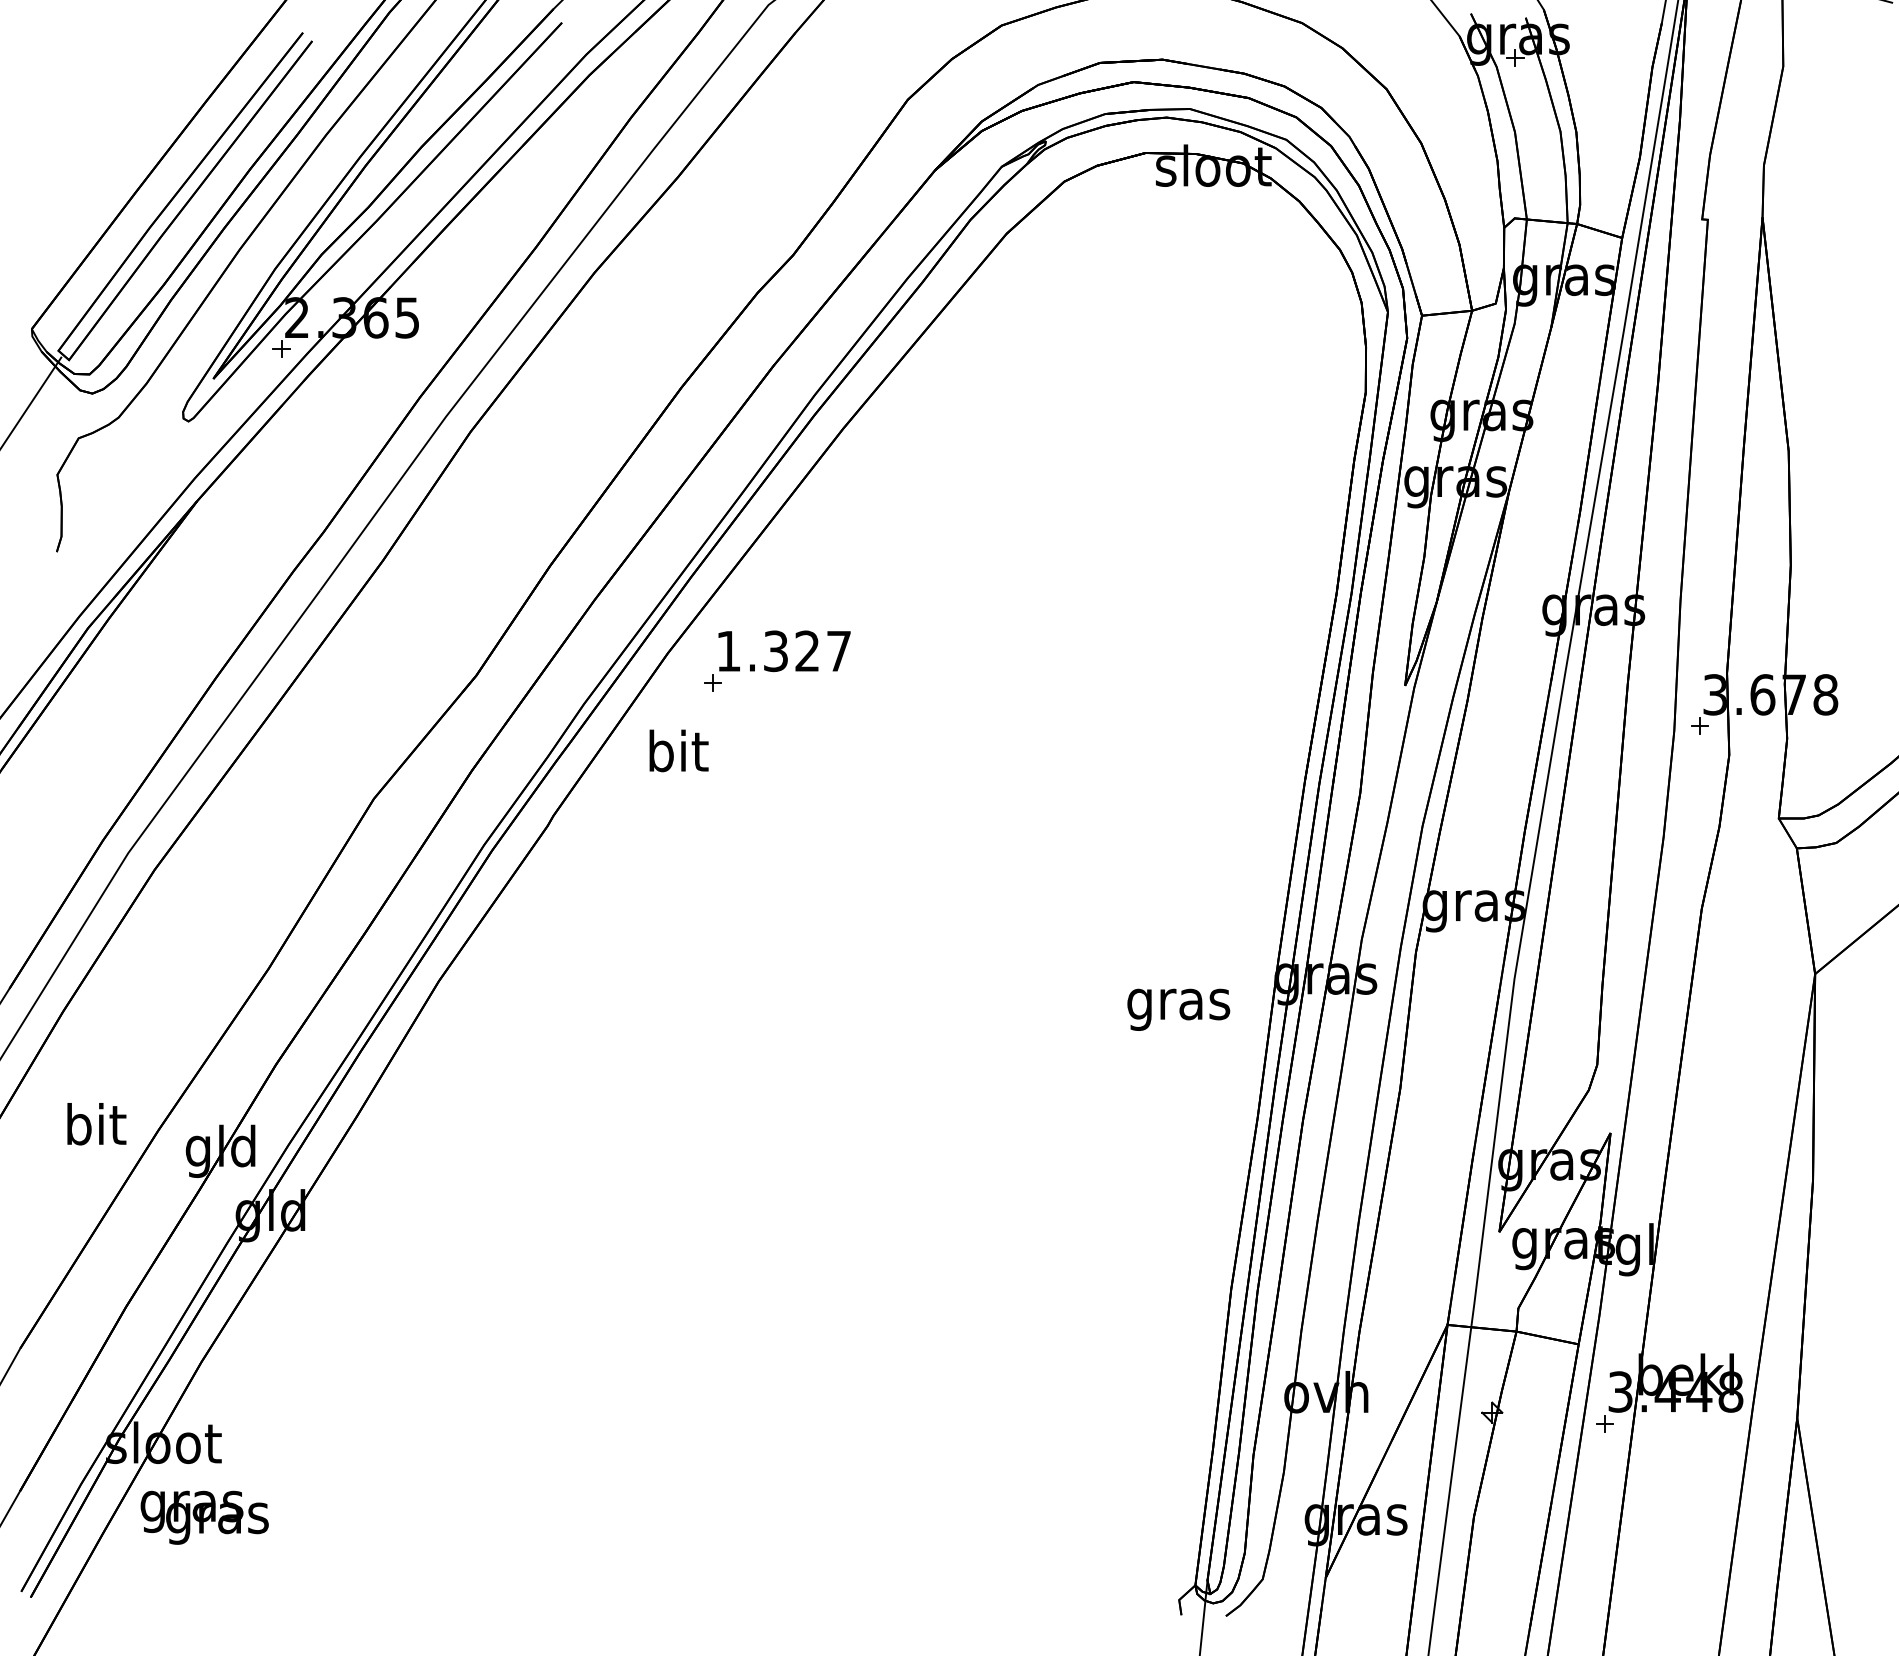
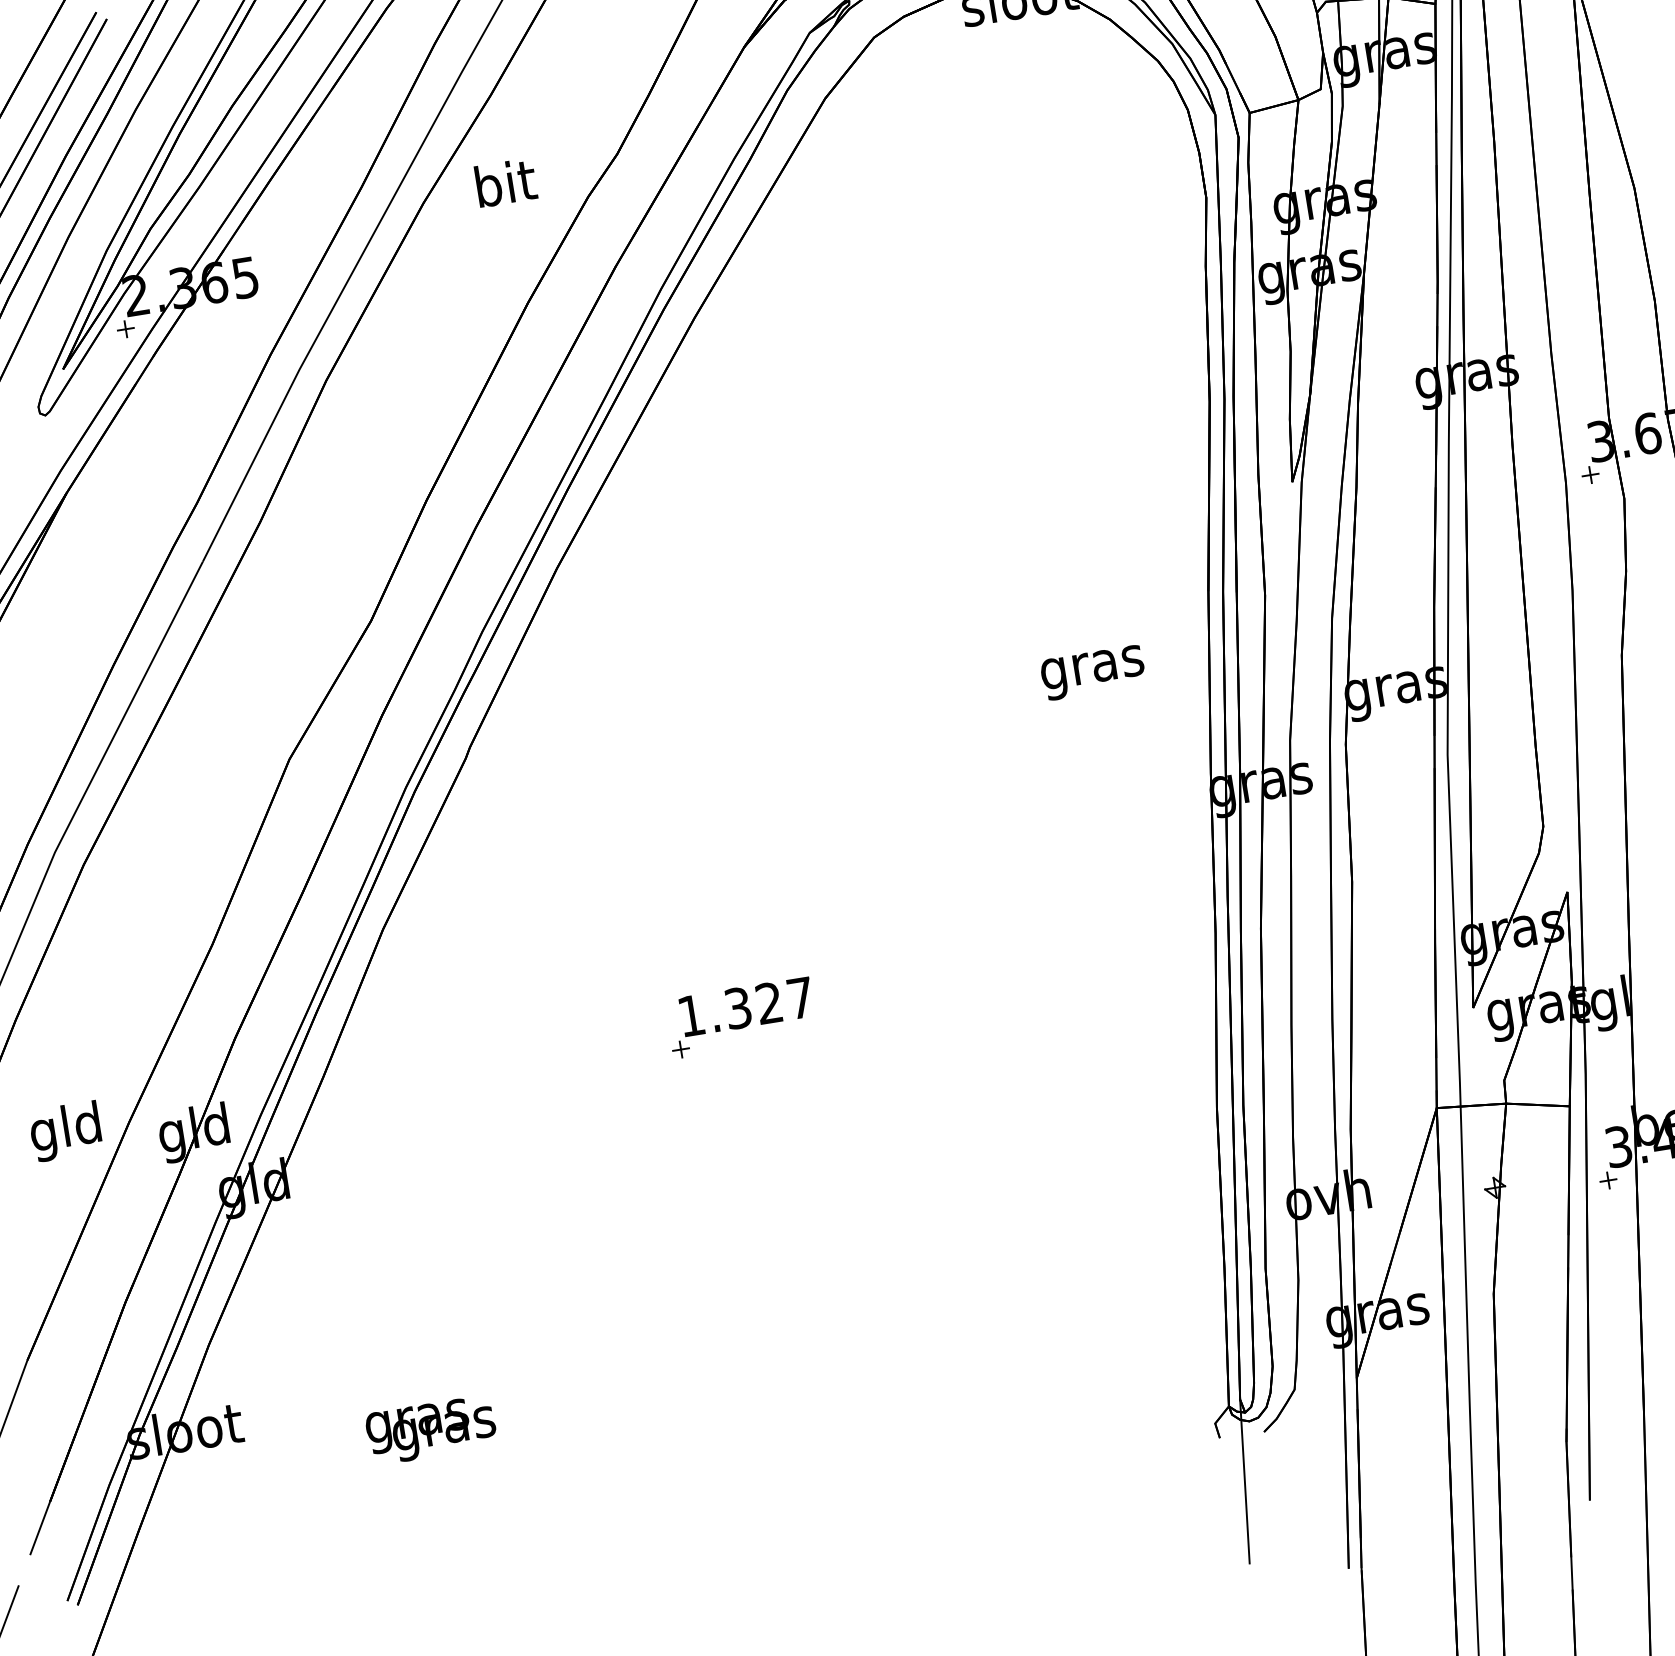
part: (777, 660) -> (741, 1017), moved
text: (678, 750) -> (505, 182), moved
text: (1178, 1009) -> (1092, 672), moved
text: (94, 1129) -> (65, 1131), bit -> gld
text: (204, 1517) -> (431, 1430), moved

